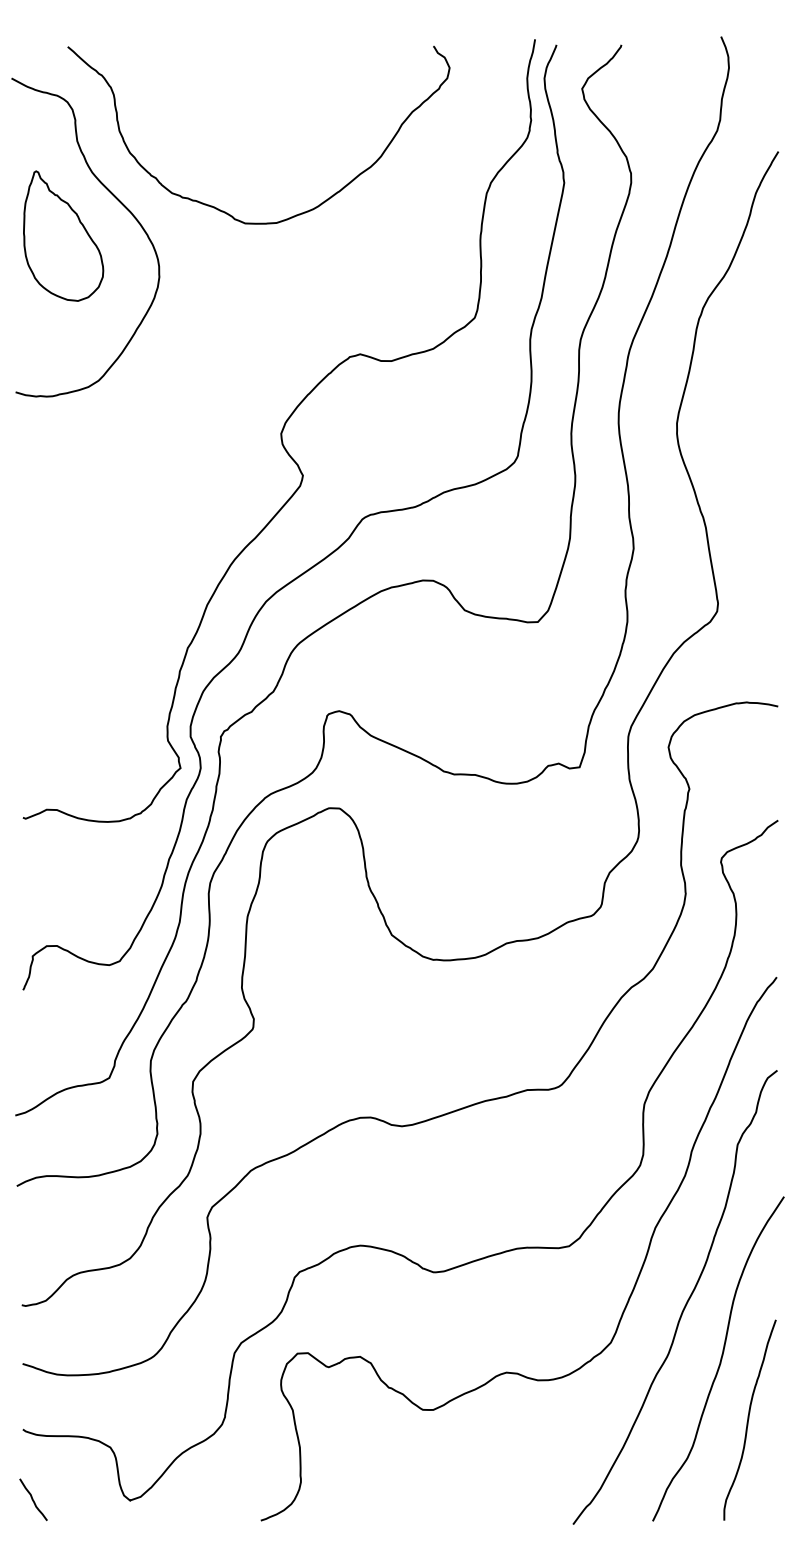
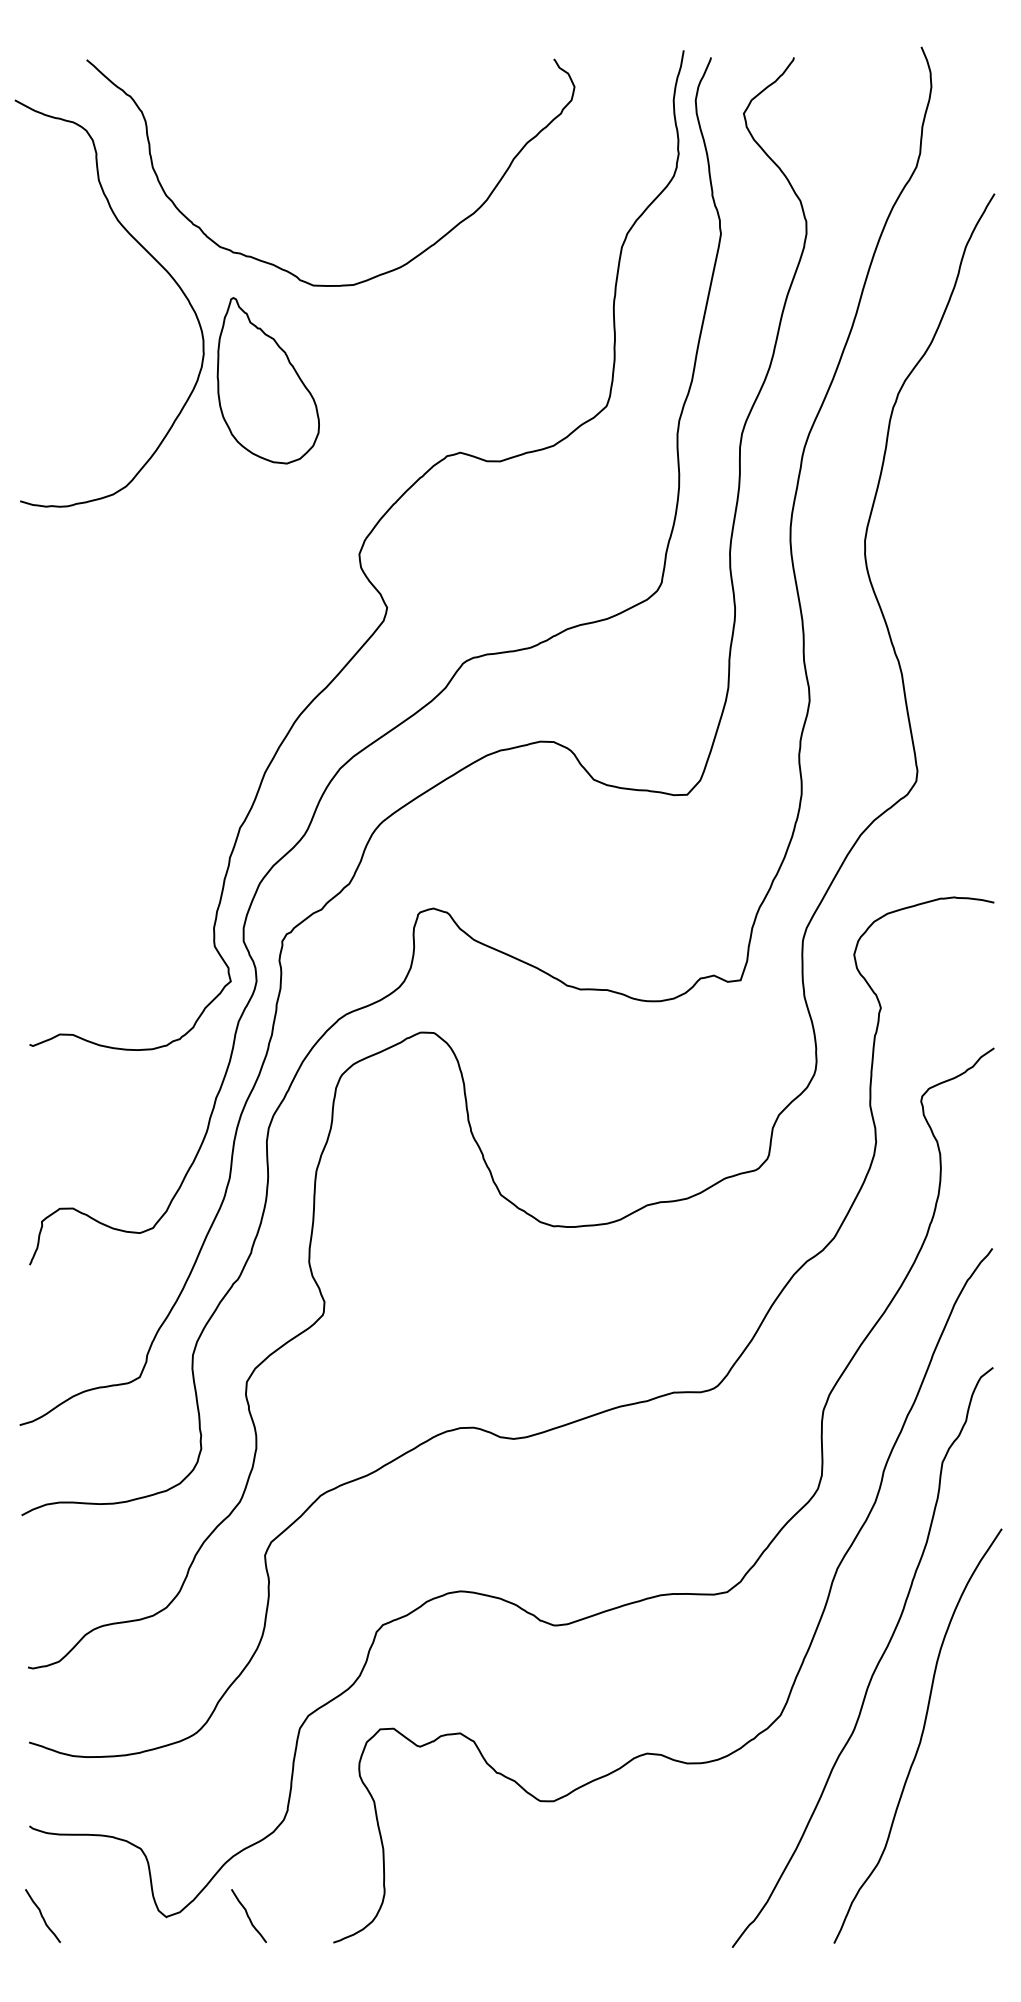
part: (62, 235) -> (267, 380), moved
curve: (748, 1420) -> (956, 1814), removed
curve: (194, 1499) -> (248, 1915), added

